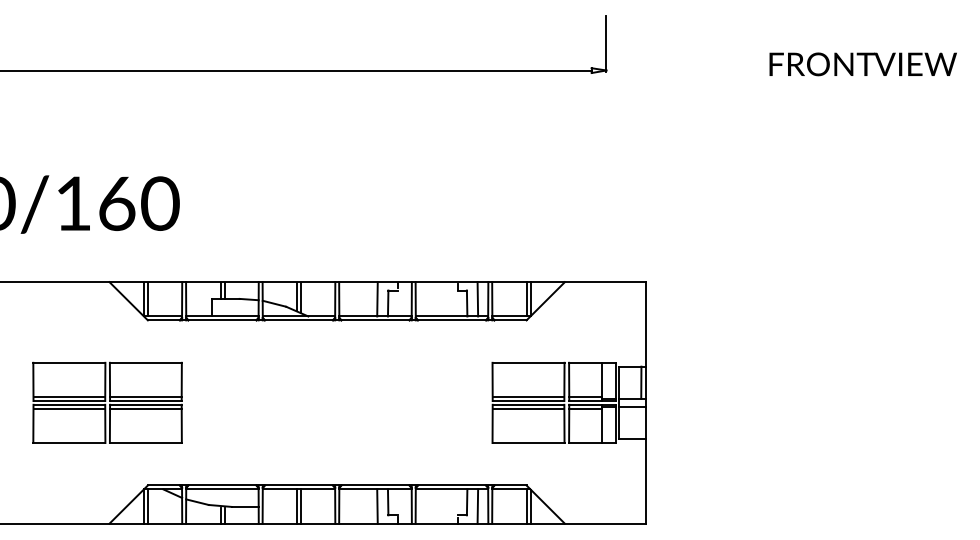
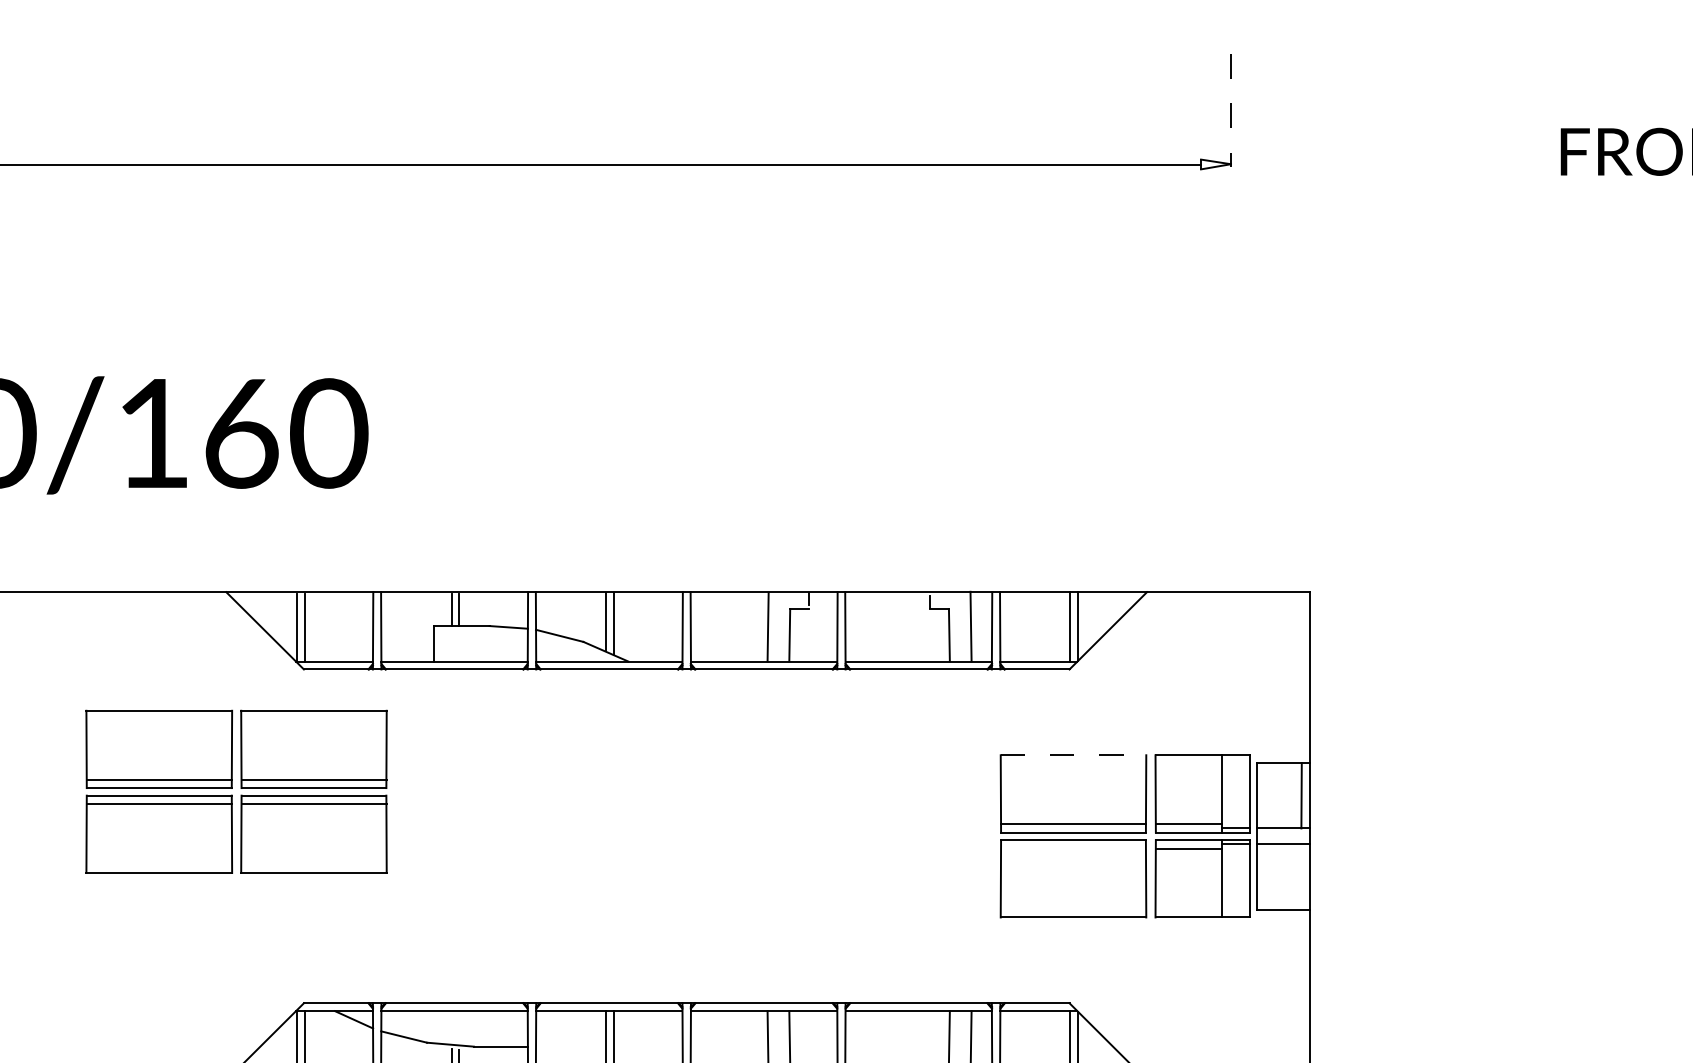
line: (606, 43) -> (1231, 109), solid -> dashed
line: (528, 362) -> (1073, 754), solid -> dashed
part: (107, 402) -> (236, 791), moved
line: (528, 408) -> (1073, 847), removed

